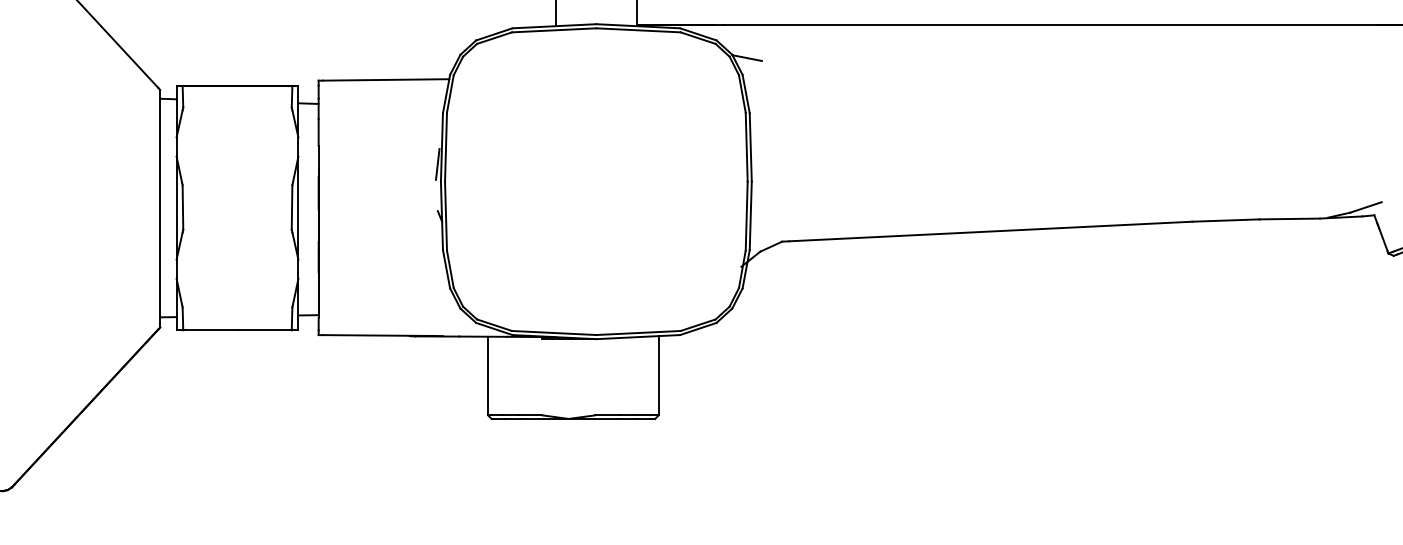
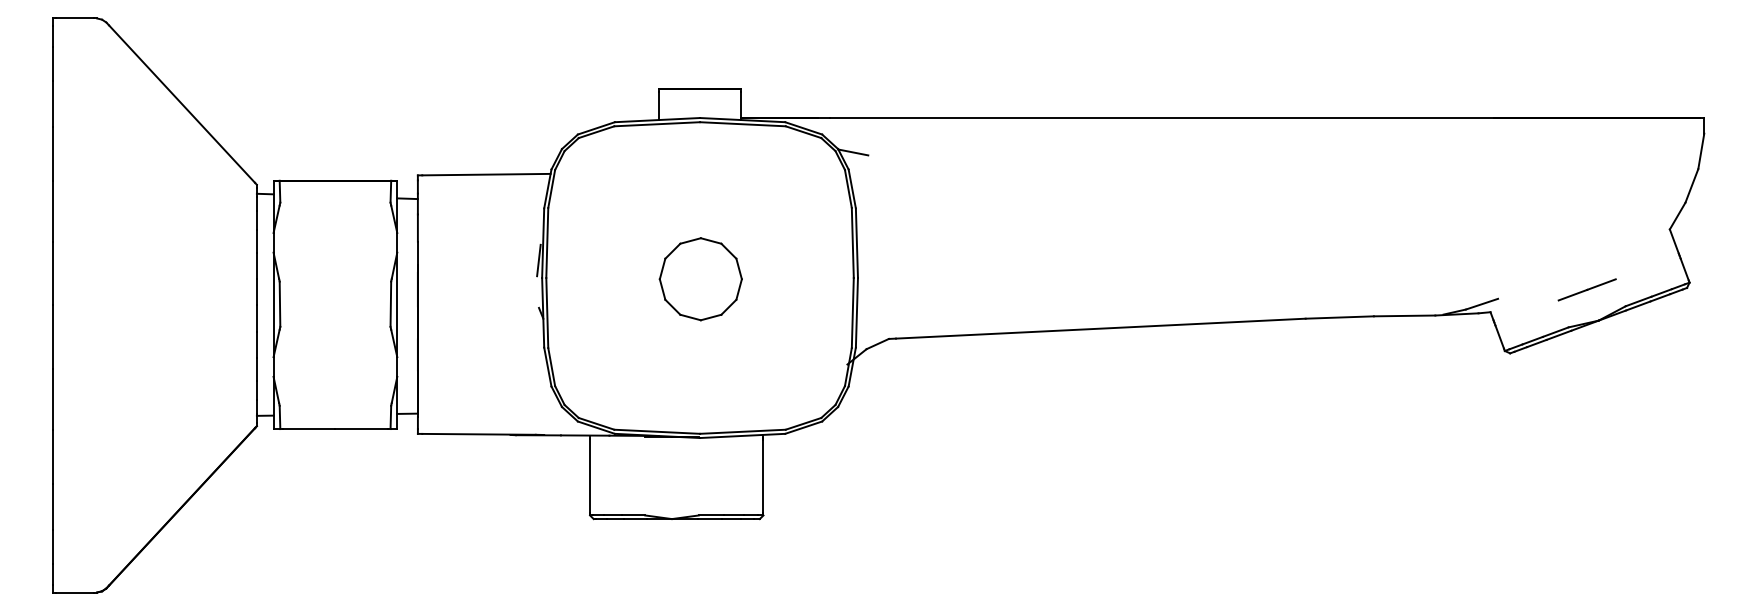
part: (596, 183) -> (700, 279), added

